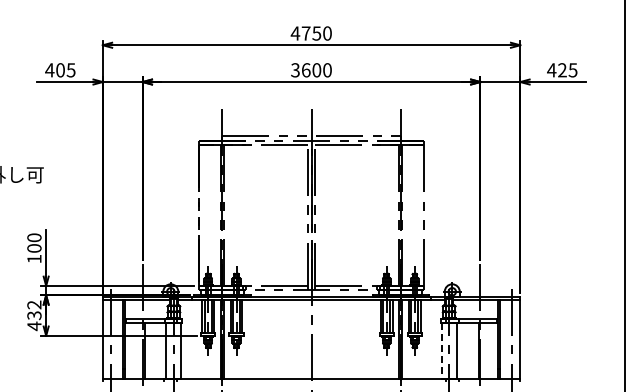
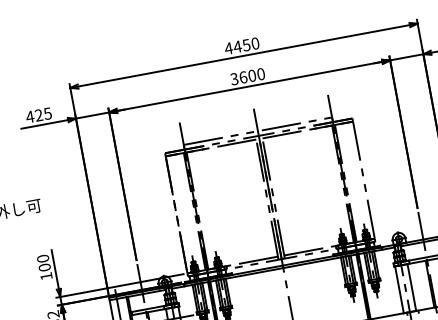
text: (305, 33) -> (237, 46), 4750 -> 4450
text: (60, 70) -> (39, 115), 405 -> 425
line: (441, 351) -> (399, 290), dashed -> solid

